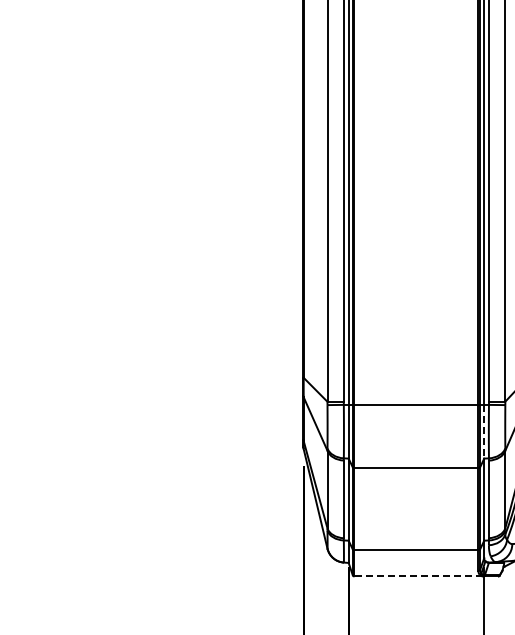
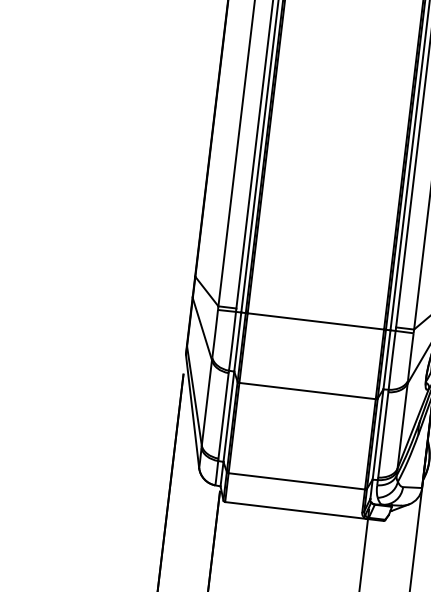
line: (484, 431) -> (387, 359), dashed -> solid
line: (418, 576) -> (295, 510), dashed -> solid

